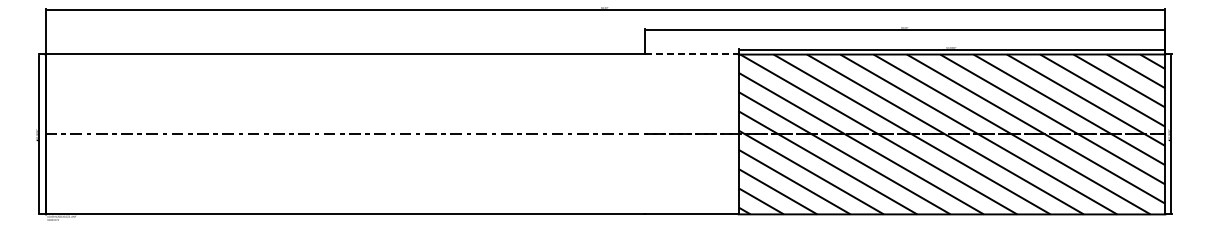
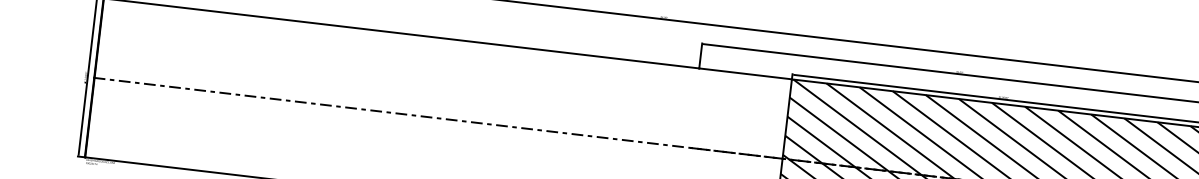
line: (692, 54) -> (745, 73), dashed -> solid

